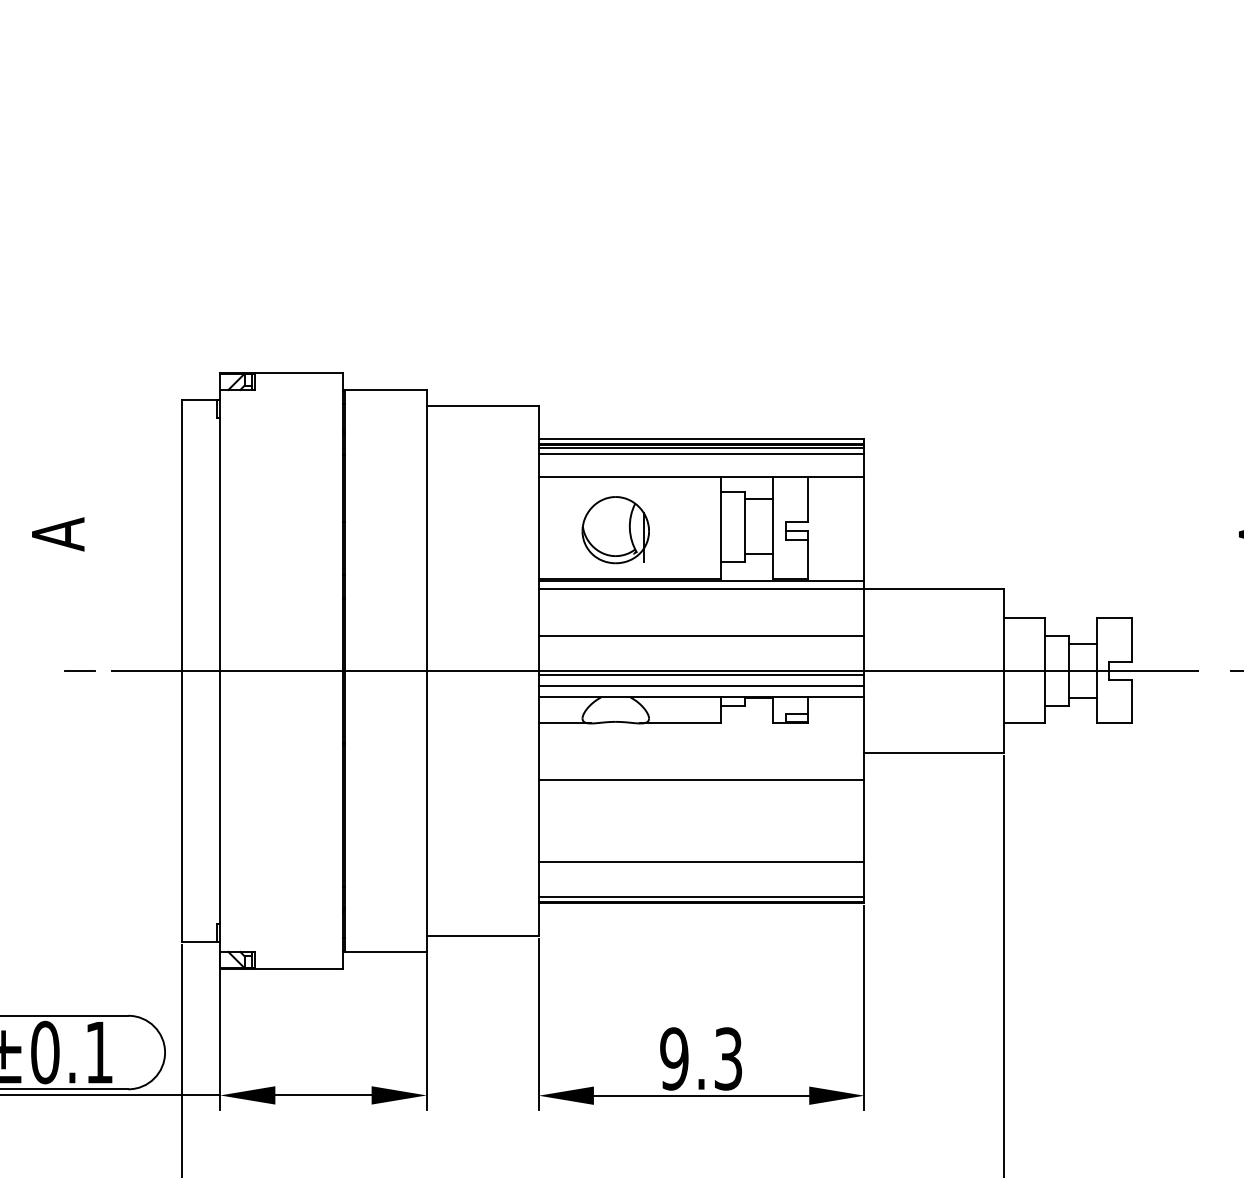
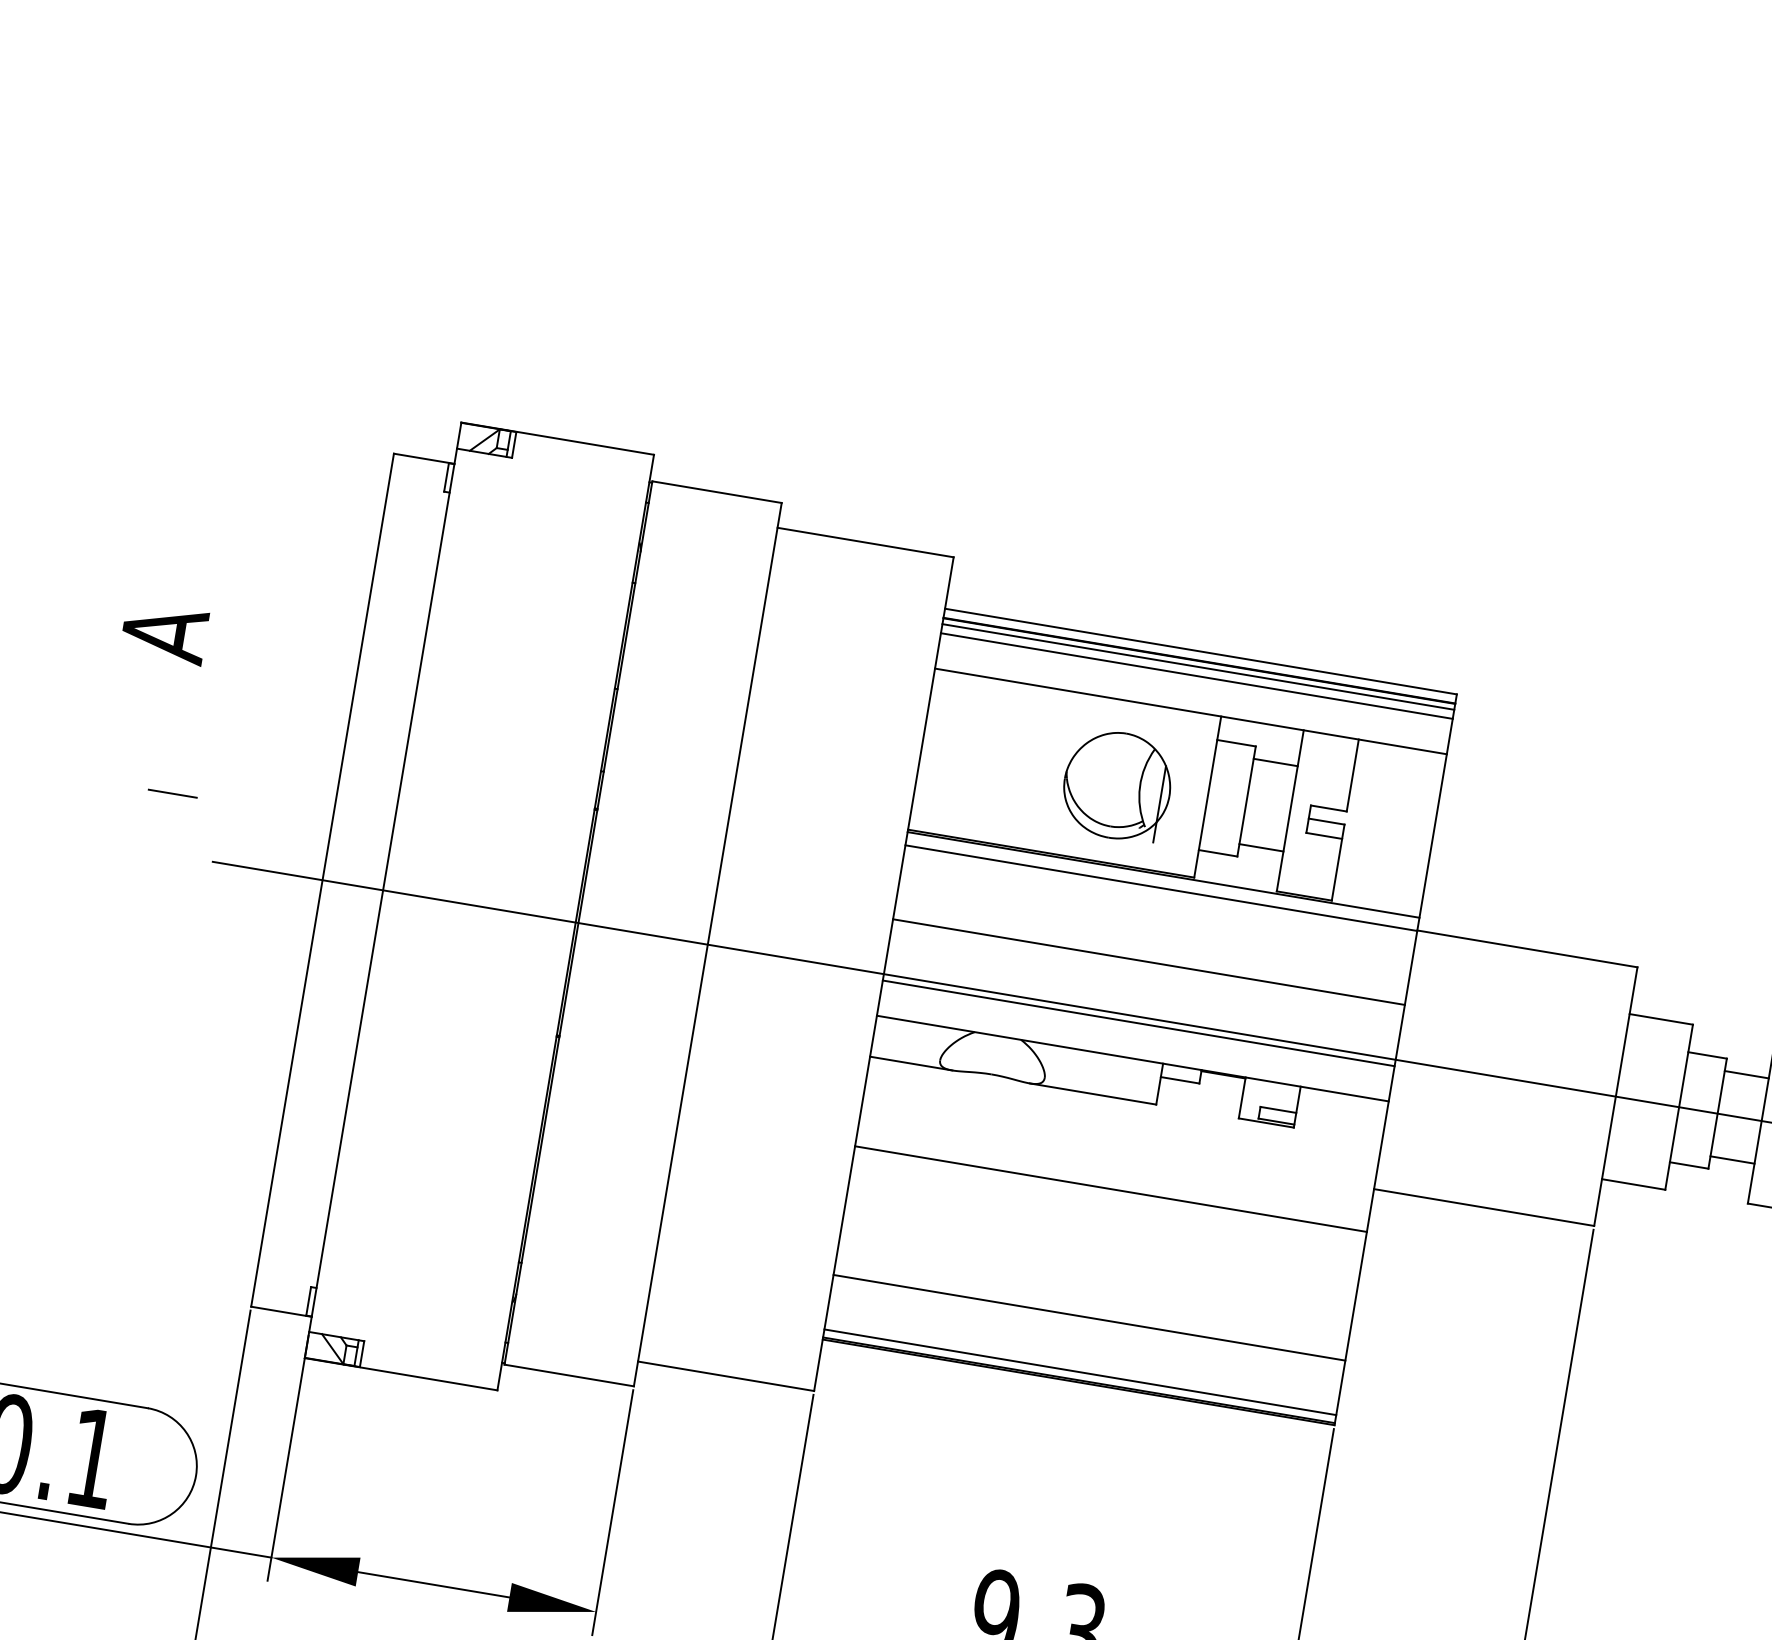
part: (615, 530) -> (1116, 786), moved
line: (79, 670) -> (171, 792), moved
line: (701, 685) -> (1135, 1039), removed

